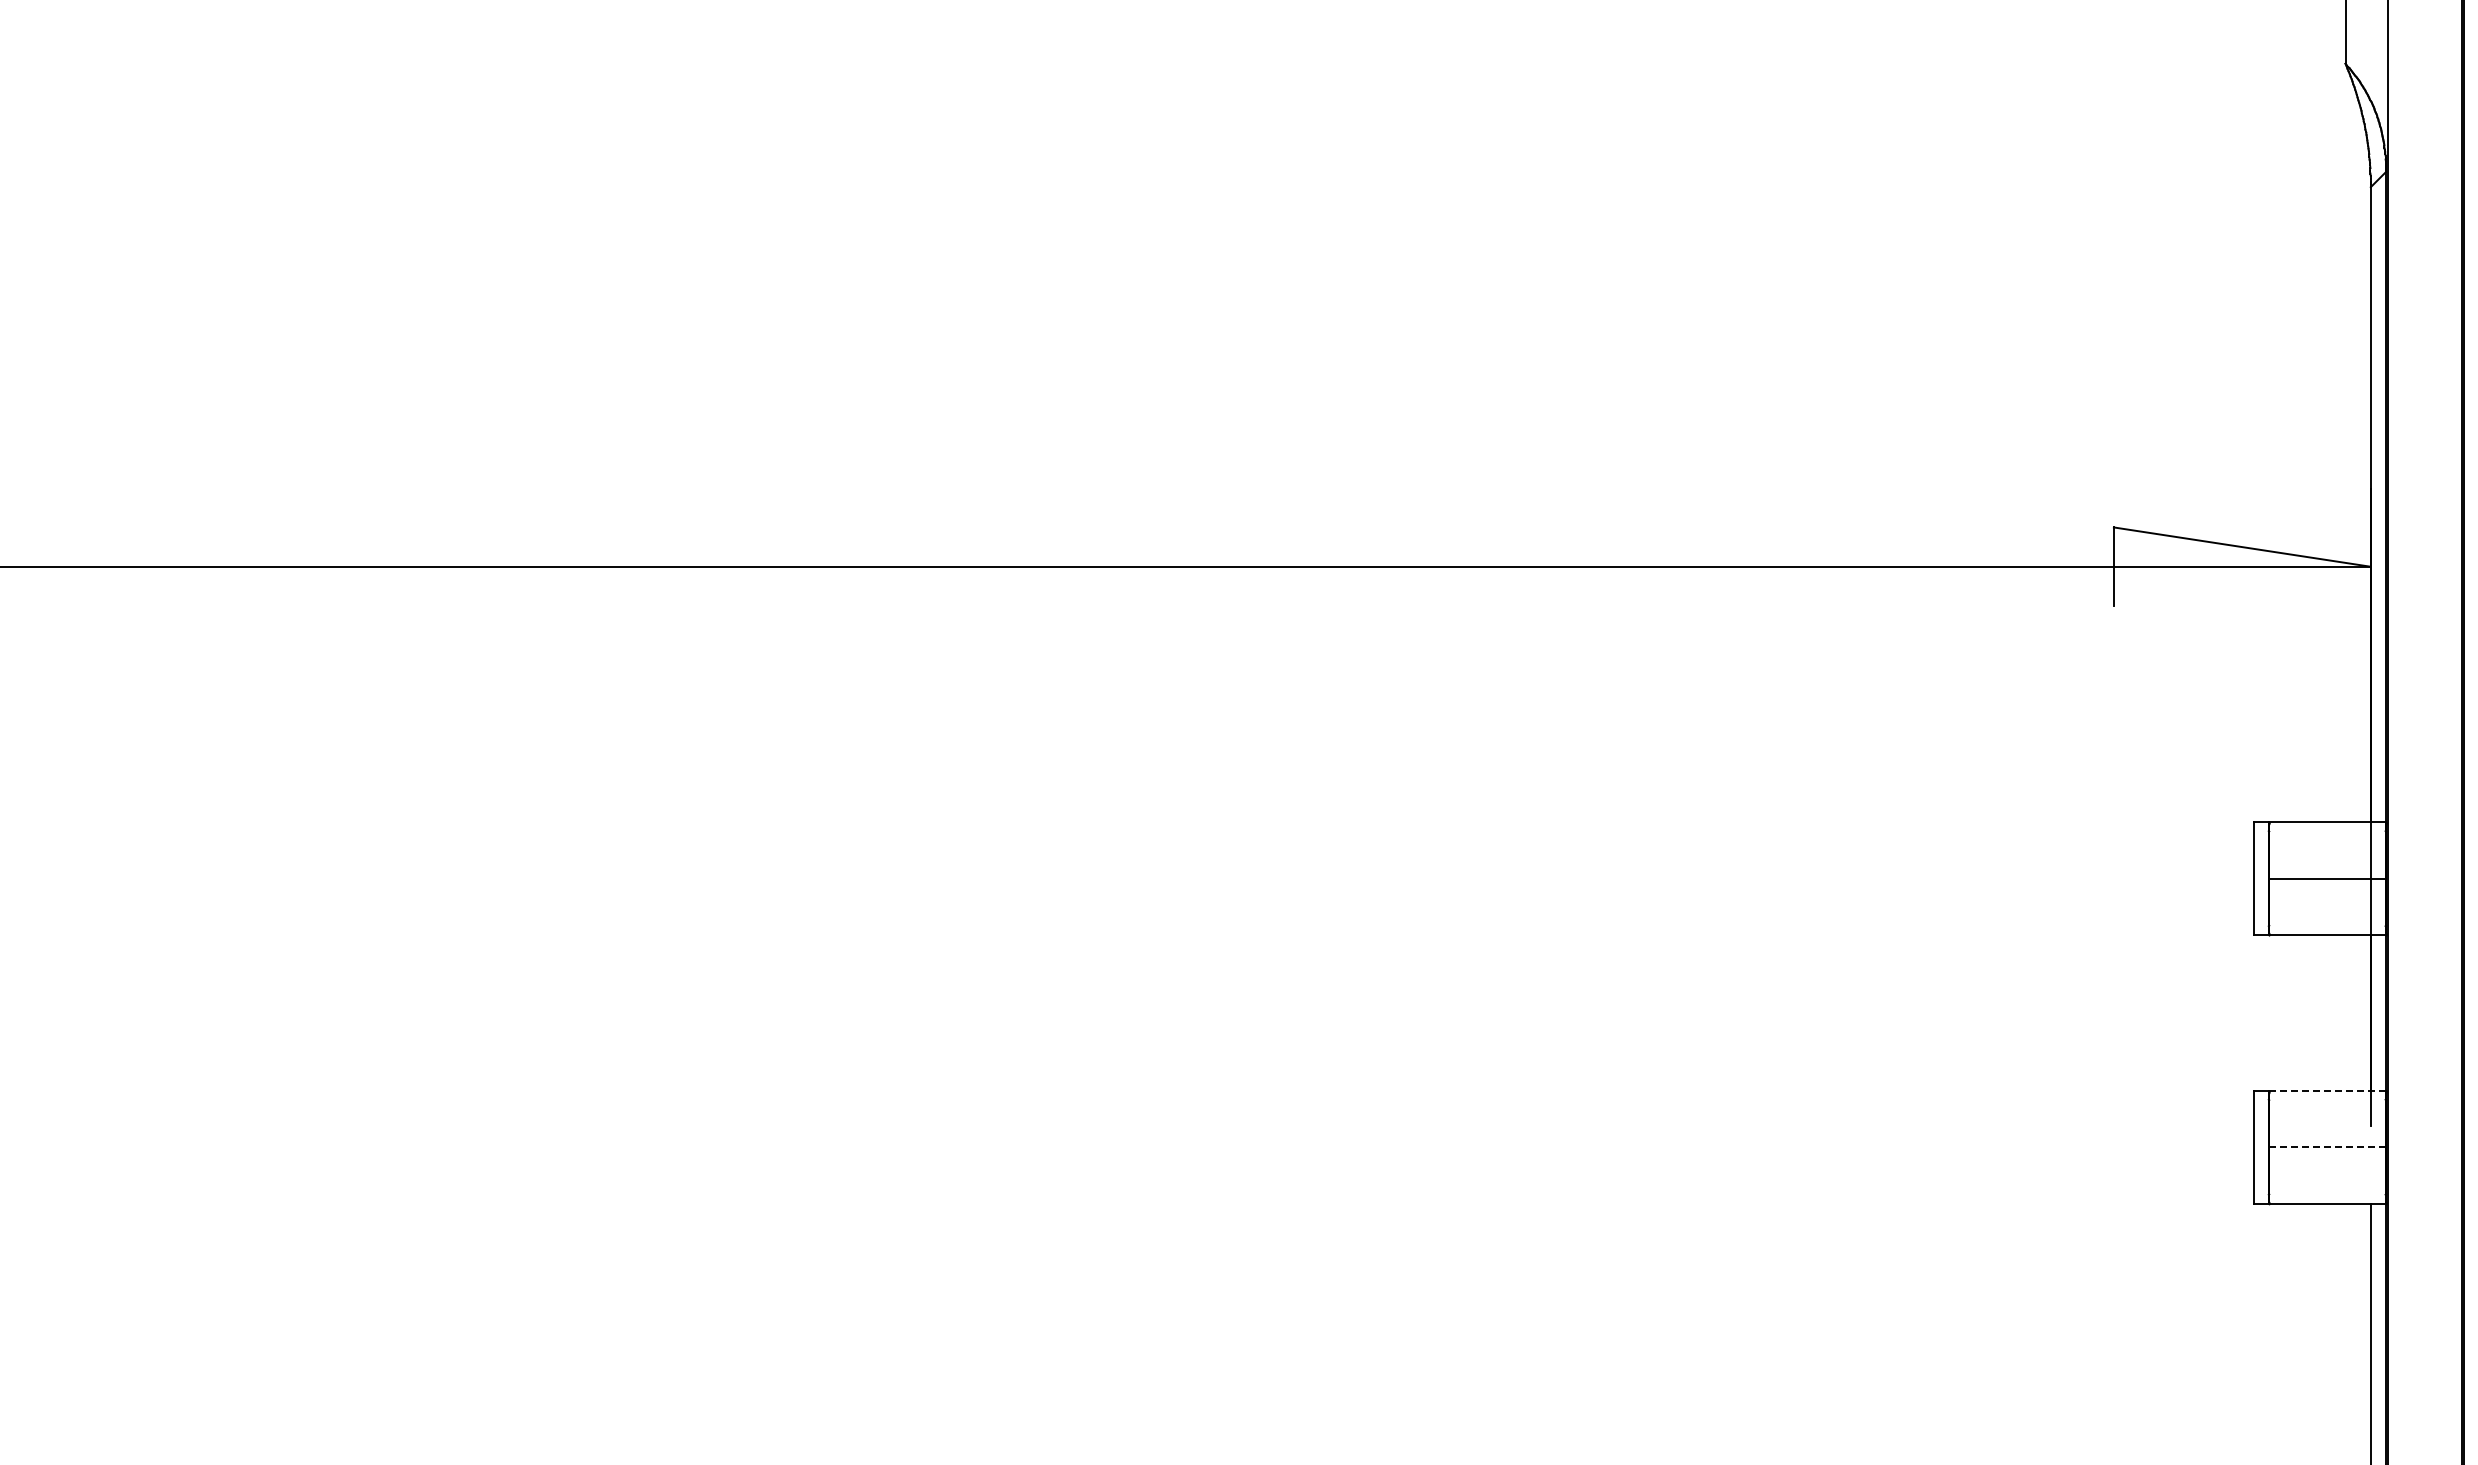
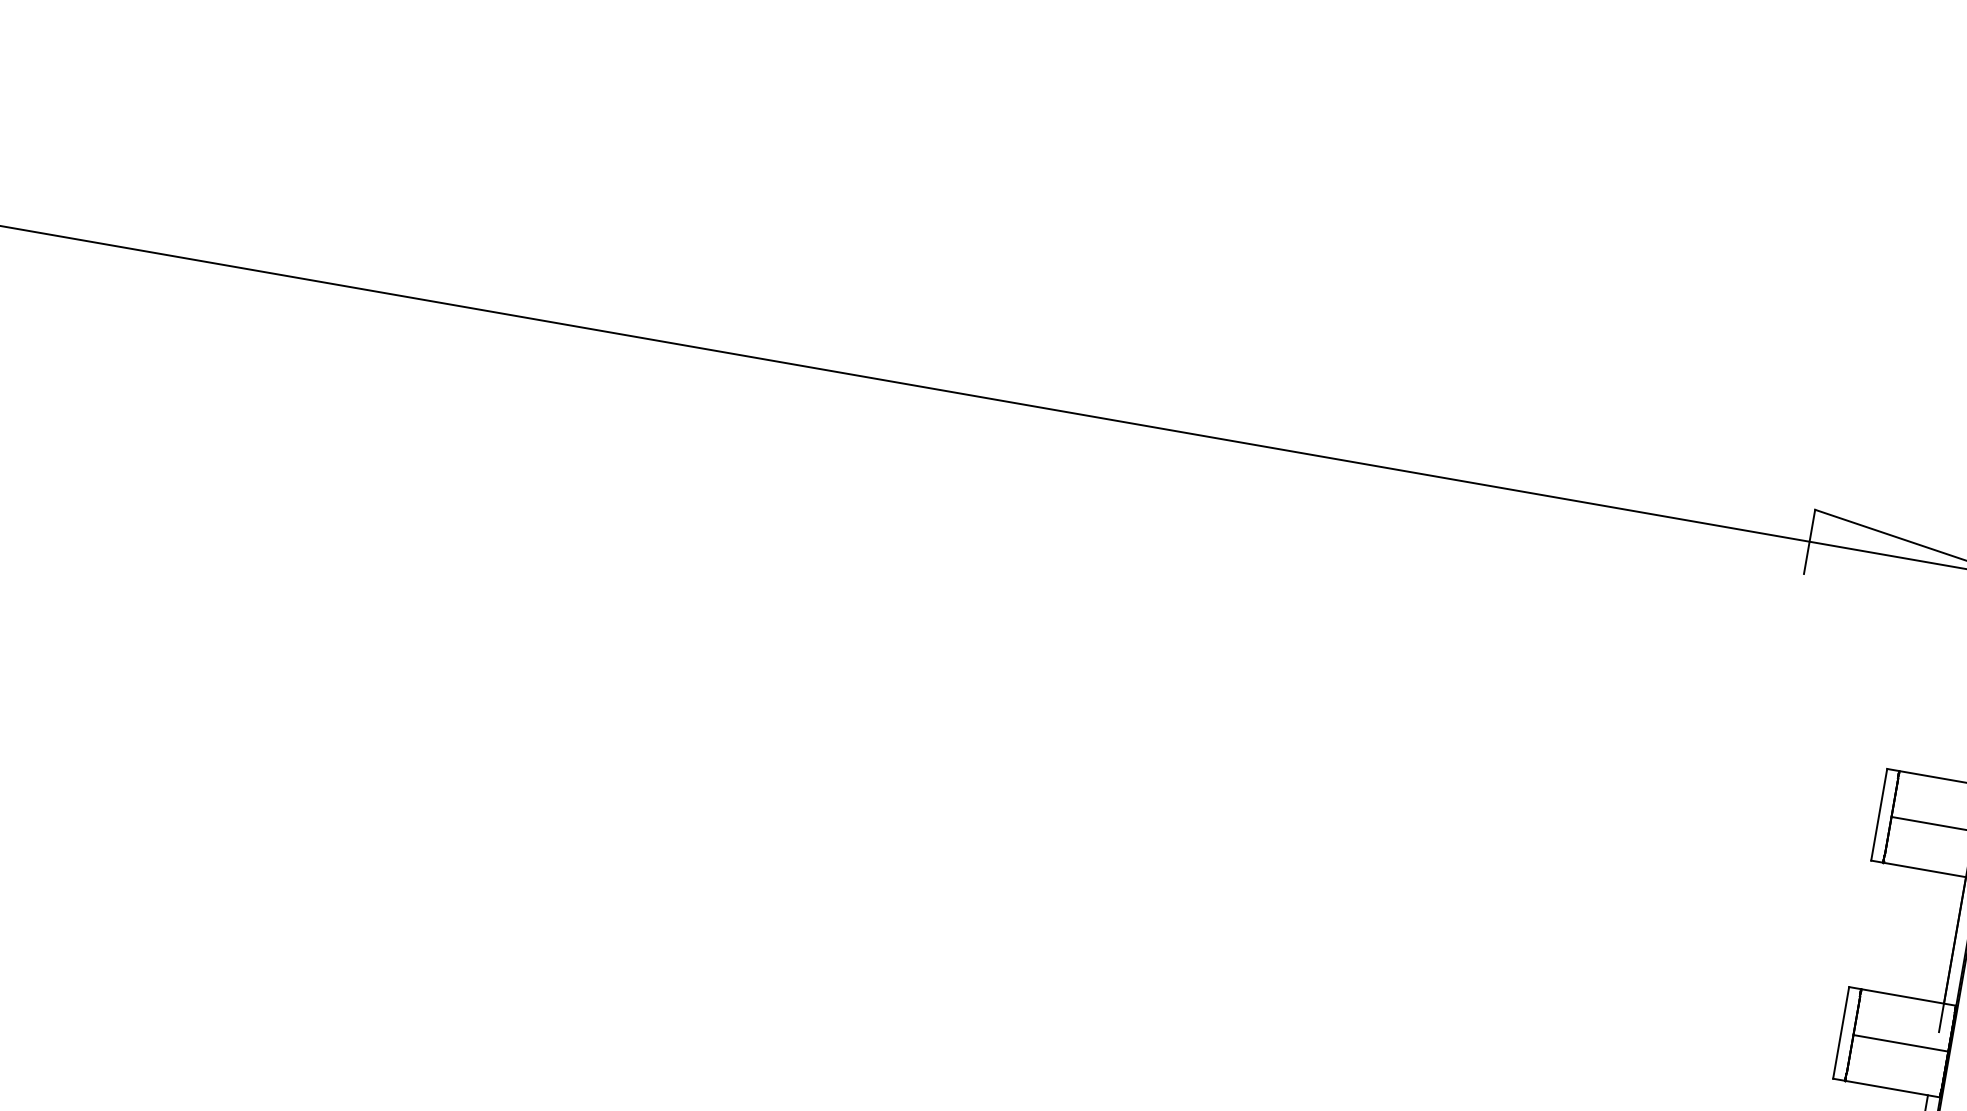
line: (2327, 1090) -> (1908, 997), dashed -> solid
line: (2327, 1147) -> (1900, 1043), dashed -> solid

